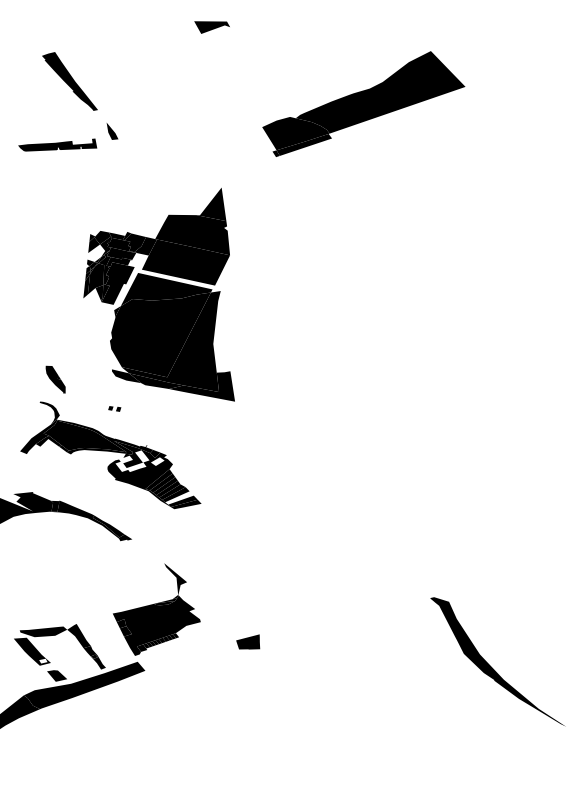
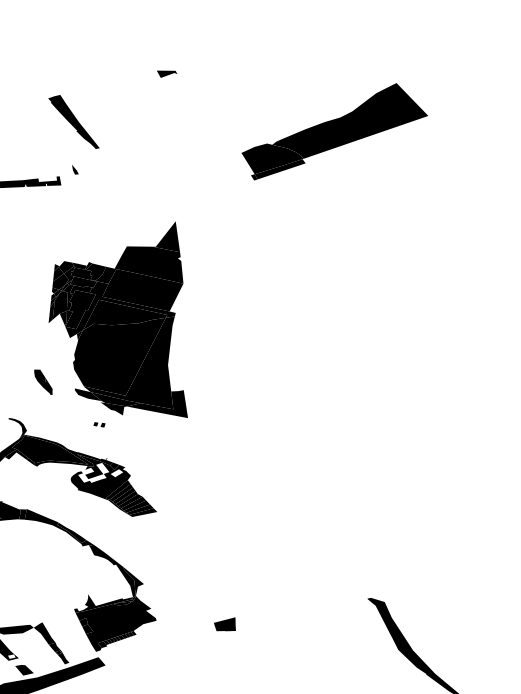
part: (212, 27) -> (167, 74), size x0.62
part: (69, 81) -> (73, 122), moved
part: (363, 103) -> (334, 131), moved
part: (112, 131) -> (75, 169), size x0.62
fill: (96, 253) -> (60, 281), added
fill: (161, 283) -> (120, 309), added
part: (55, 379) -> (43, 382), moved
fill: (153, 391) -> (113, 408), added
part: (114, 408) -> (99, 424), moved
fill: (179, 497) -> (136, 506), added
fill: (144, 576) -> (104, 578), added
part: (248, 641) -> (225, 623), moved

